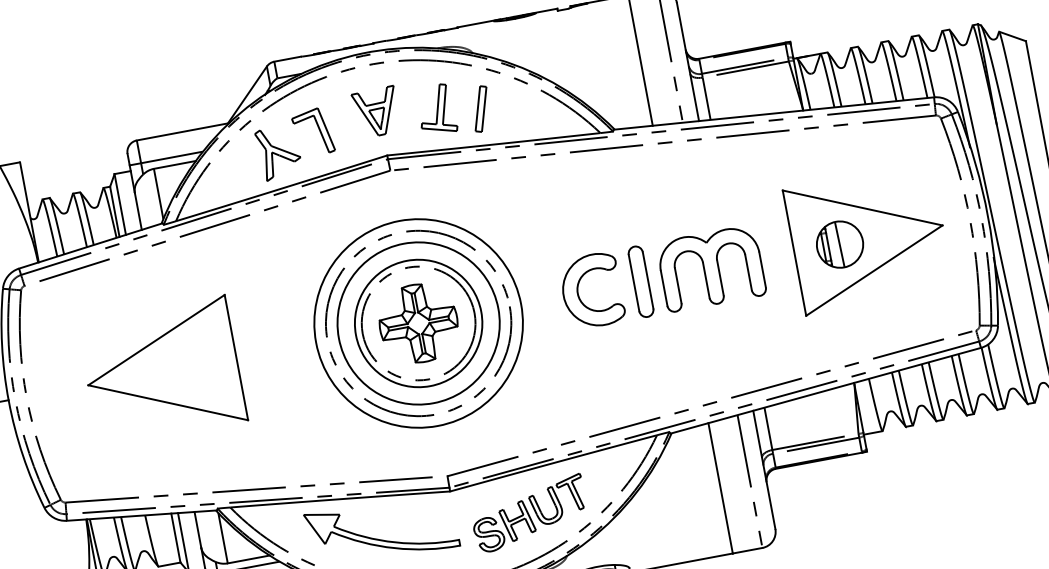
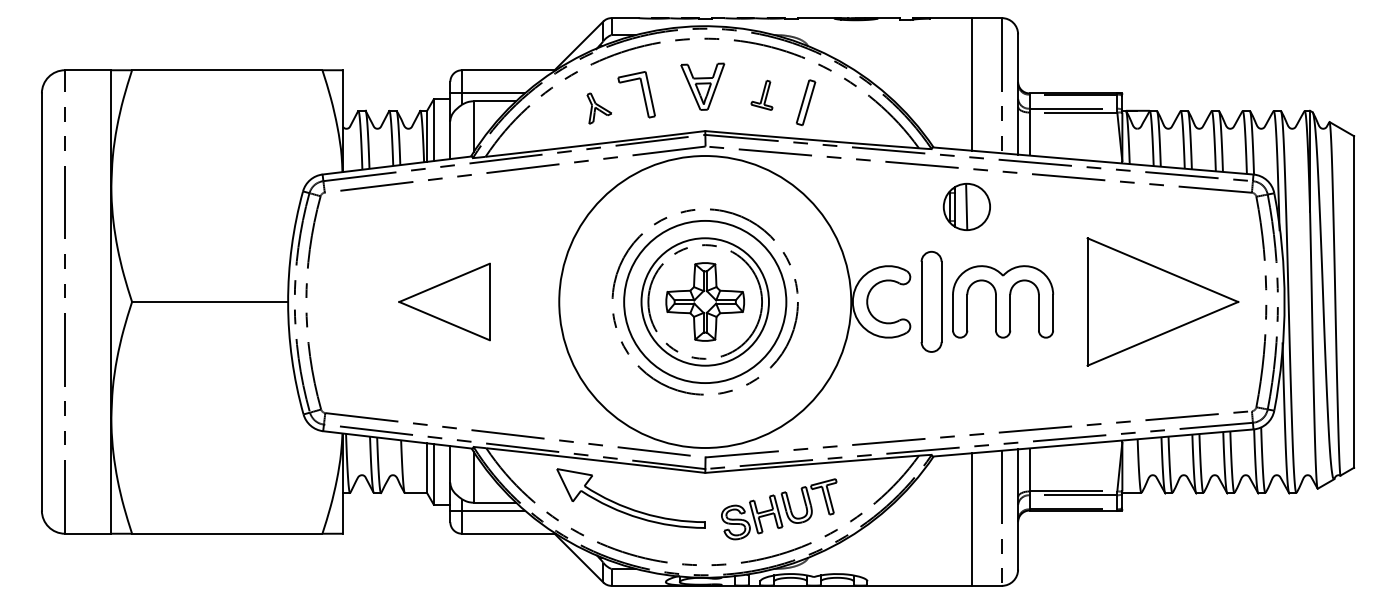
part: (435, 110) -> (761, 95), size x0.6
part: (279, 152) -> (599, 108), size x0.6
part: (839, 244) -> (966, 206), moved
part: (640, 281) -> (931, 301), size x1.4
circle: (417, 323) -> (704, 301), size x1.4
part: (162, 370) -> (444, 301), size x0.6

